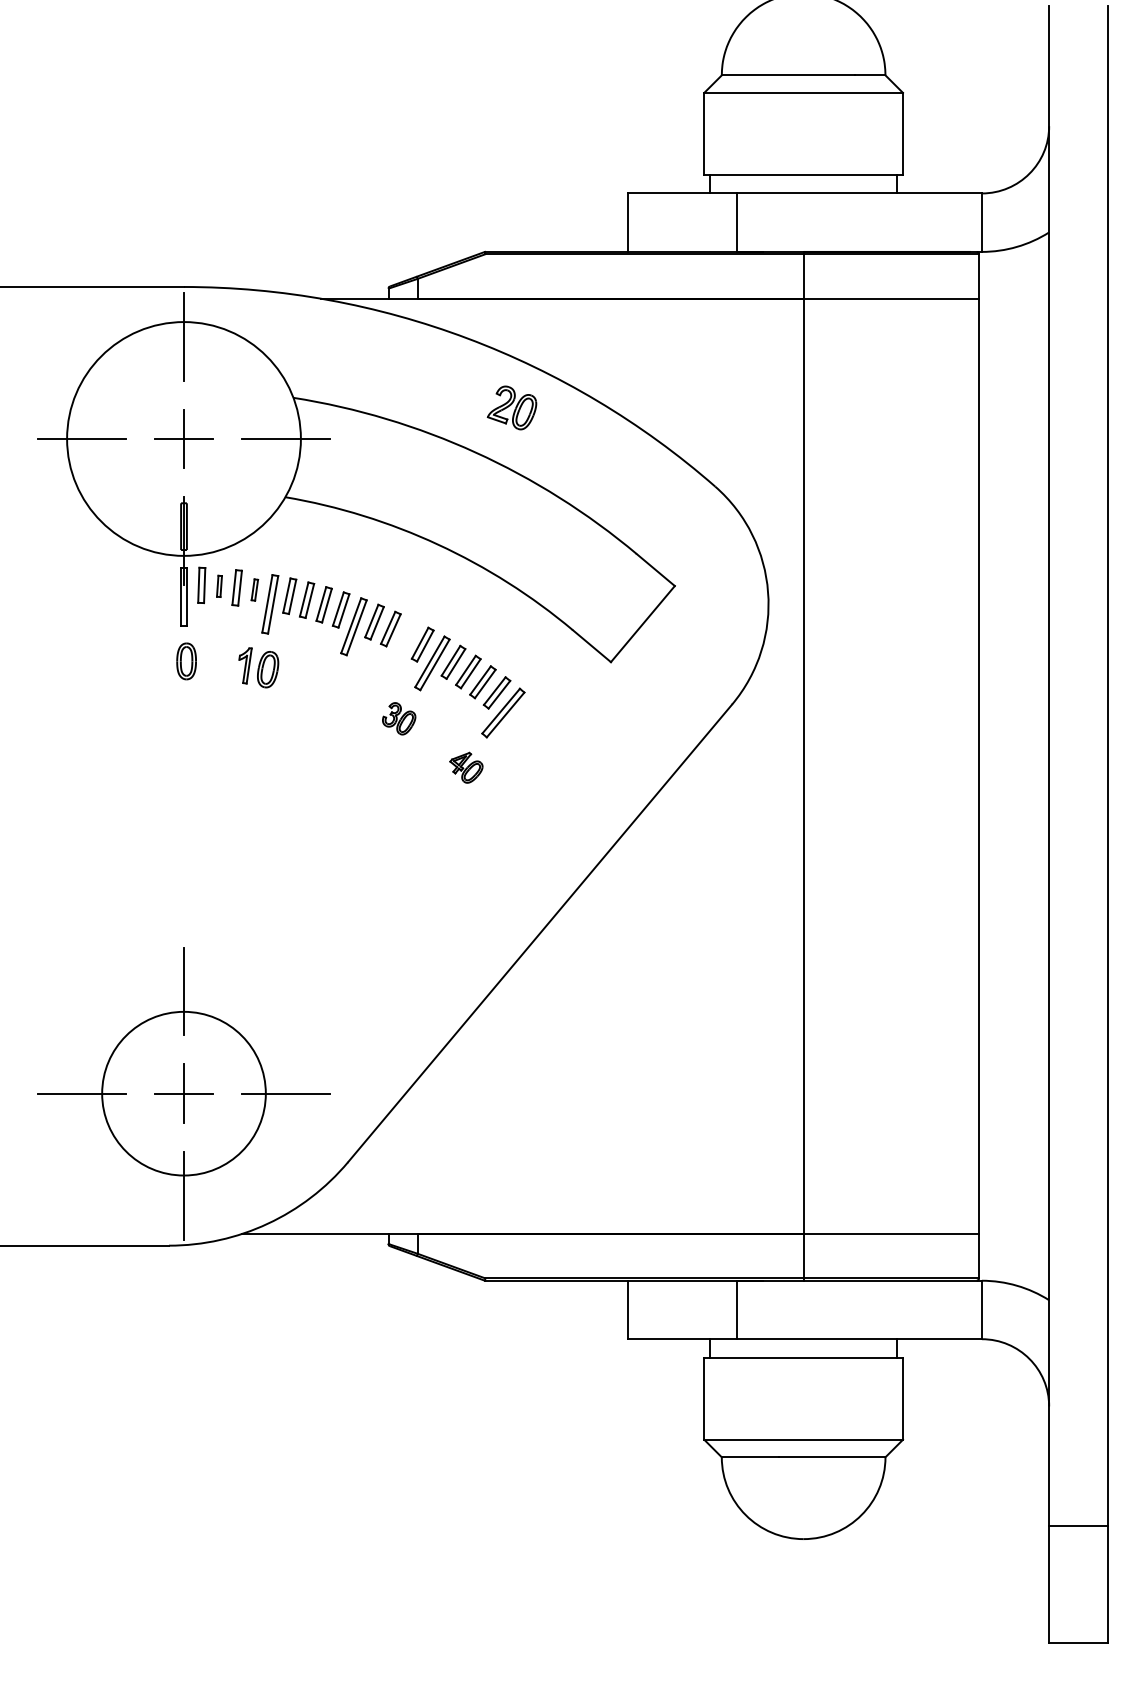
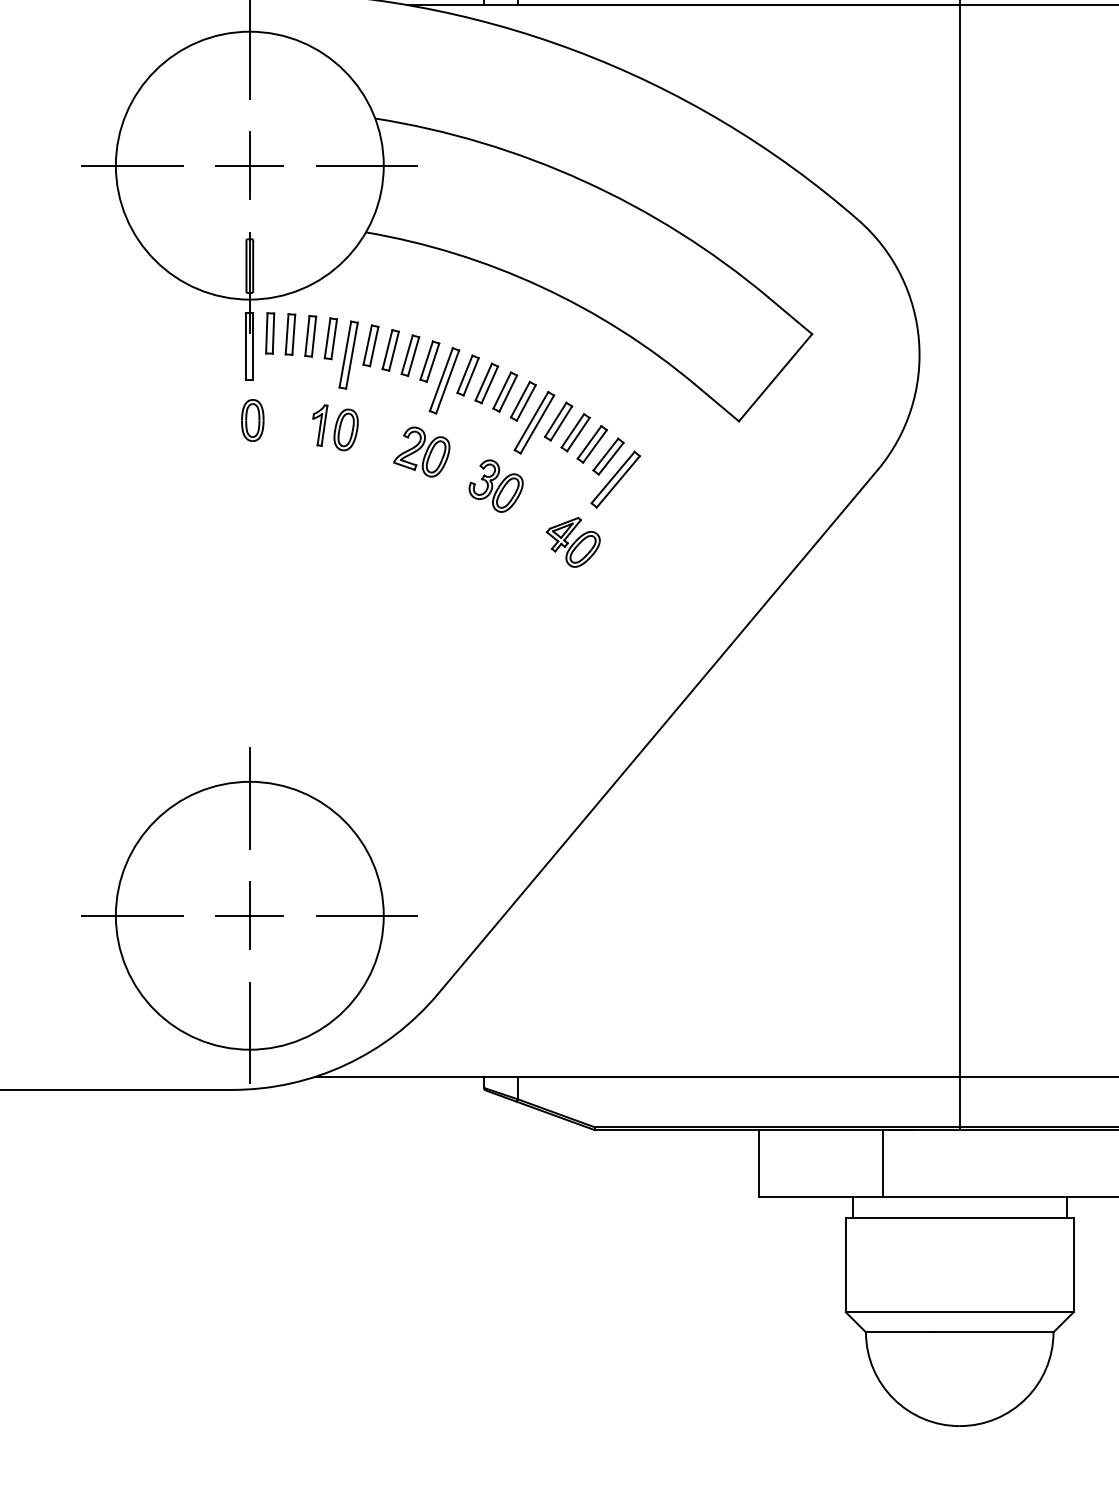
part: (511, 407) -> (421, 451), moved
part: (219, 586) -> (290, 334), size x1.67
part: (254, 589) -> (330, 338), size x1.67
part: (406, 636) -> (504, 391), added
part: (399, 718) -> (496, 485), size x1.43
part: (466, 767) -> (573, 542), size x1.43
circle: (183, 1093) -> (249, 915), size x1.43

